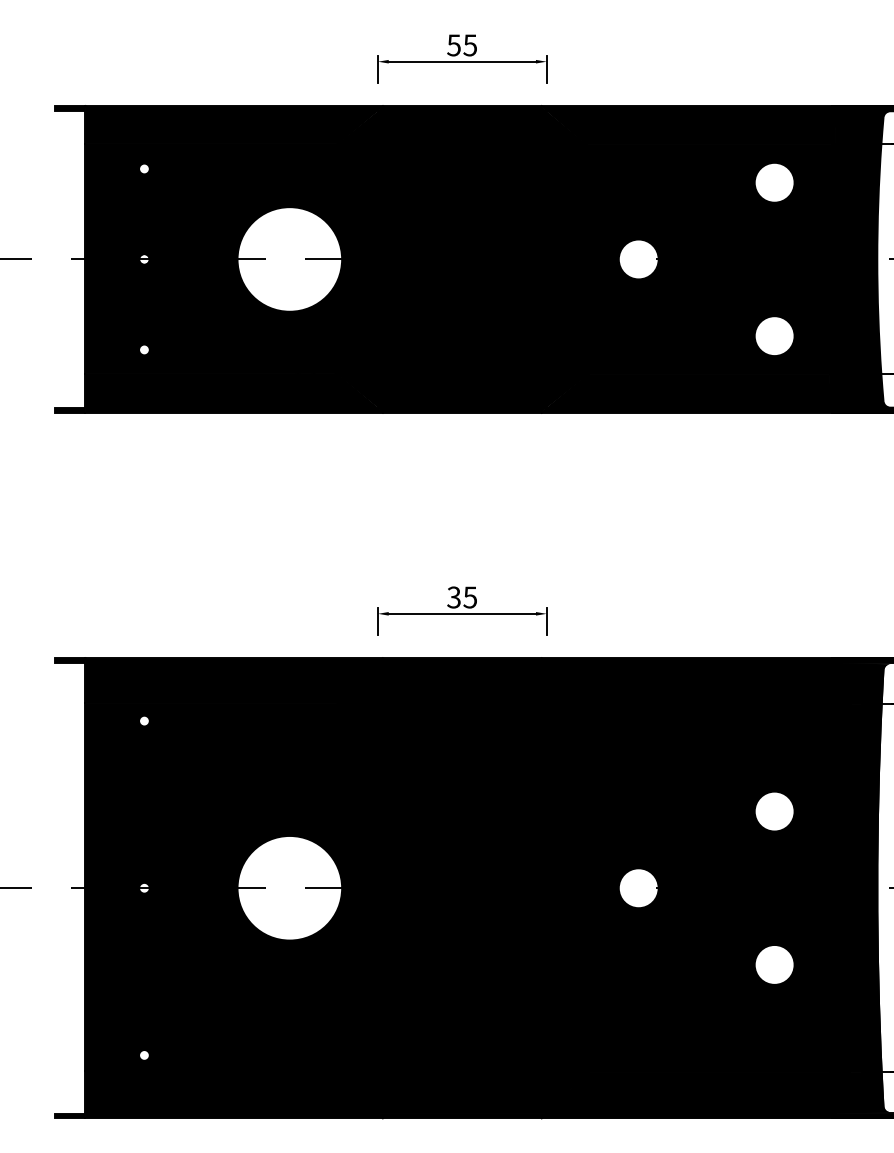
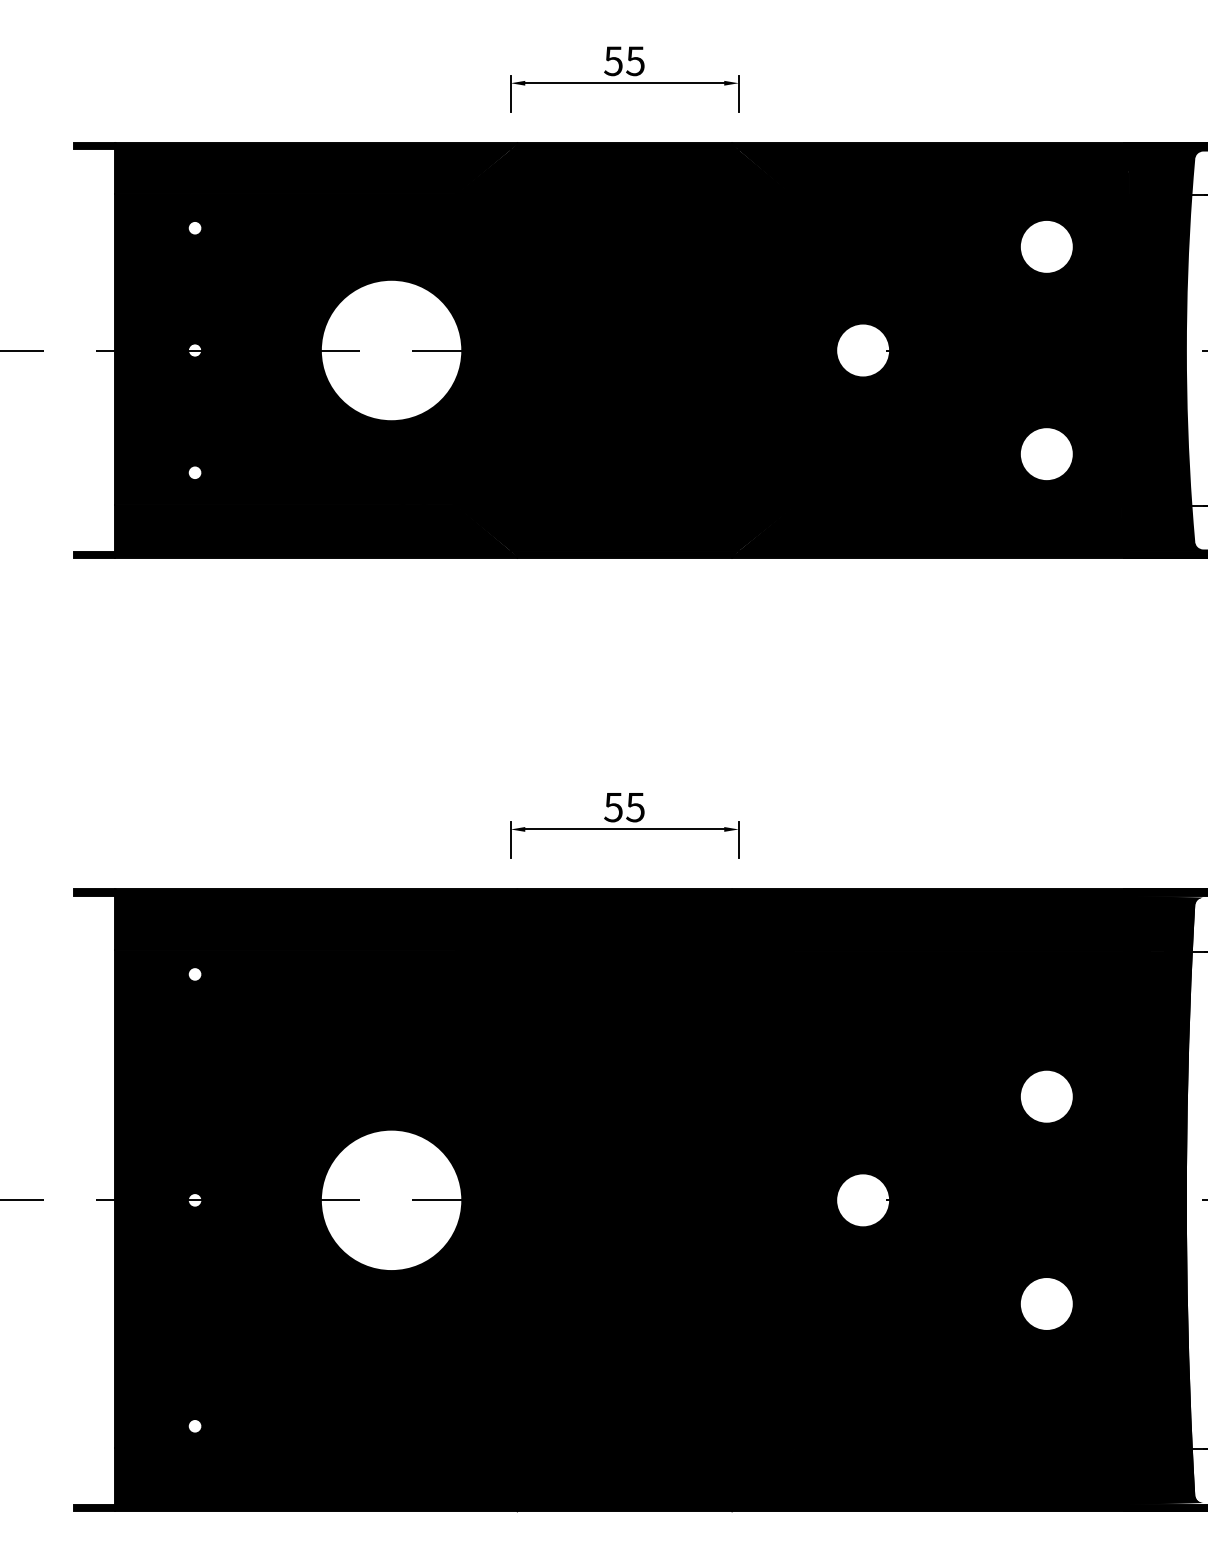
text: (454, 596) -> (613, 806), 35 -> 55

